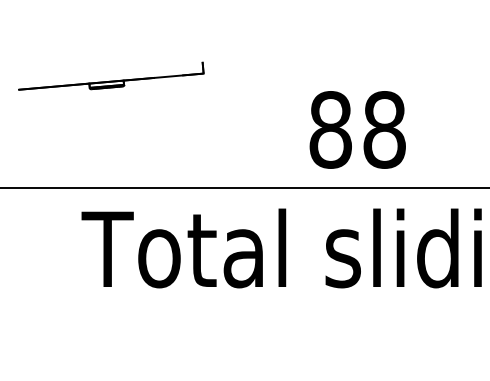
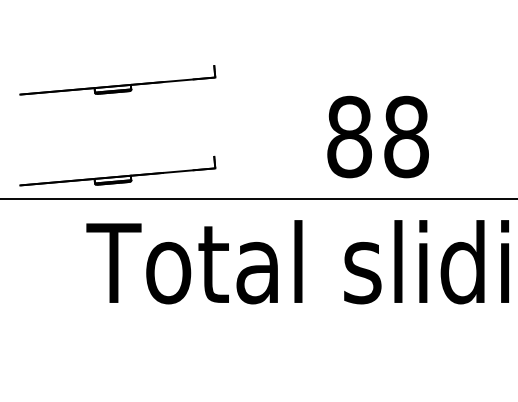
part: (111, 161) -> (117, 170), added

